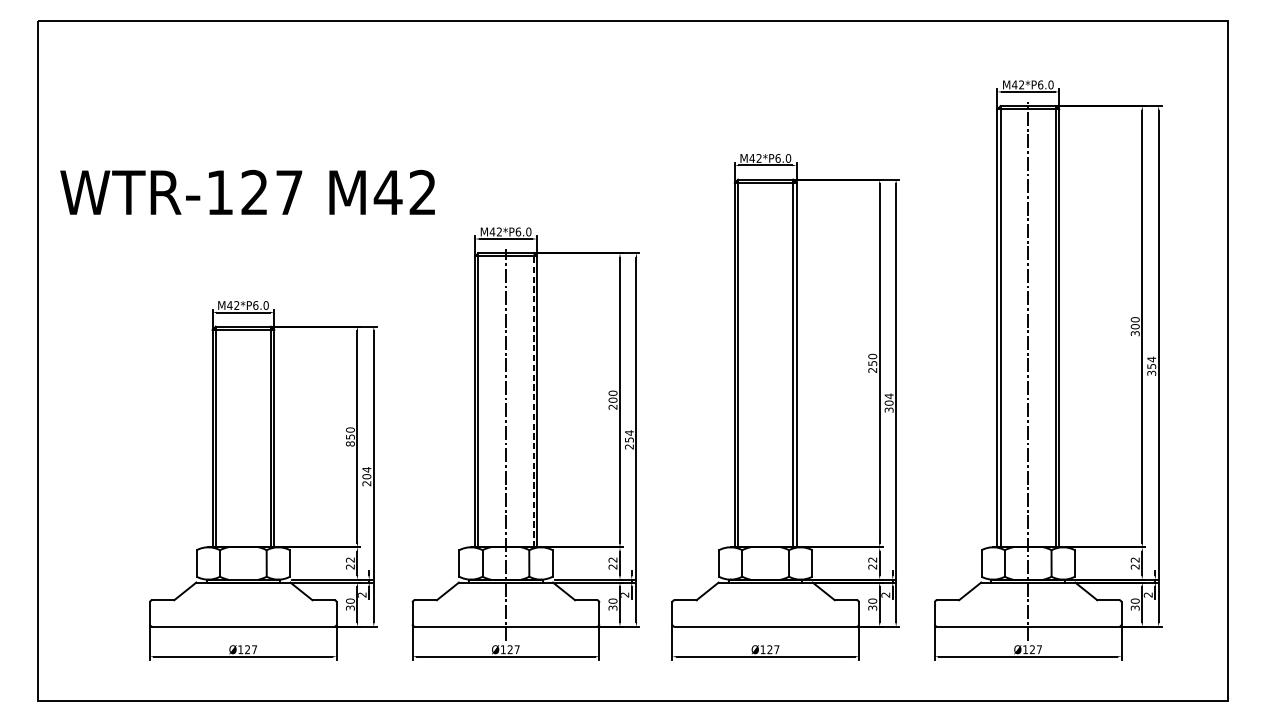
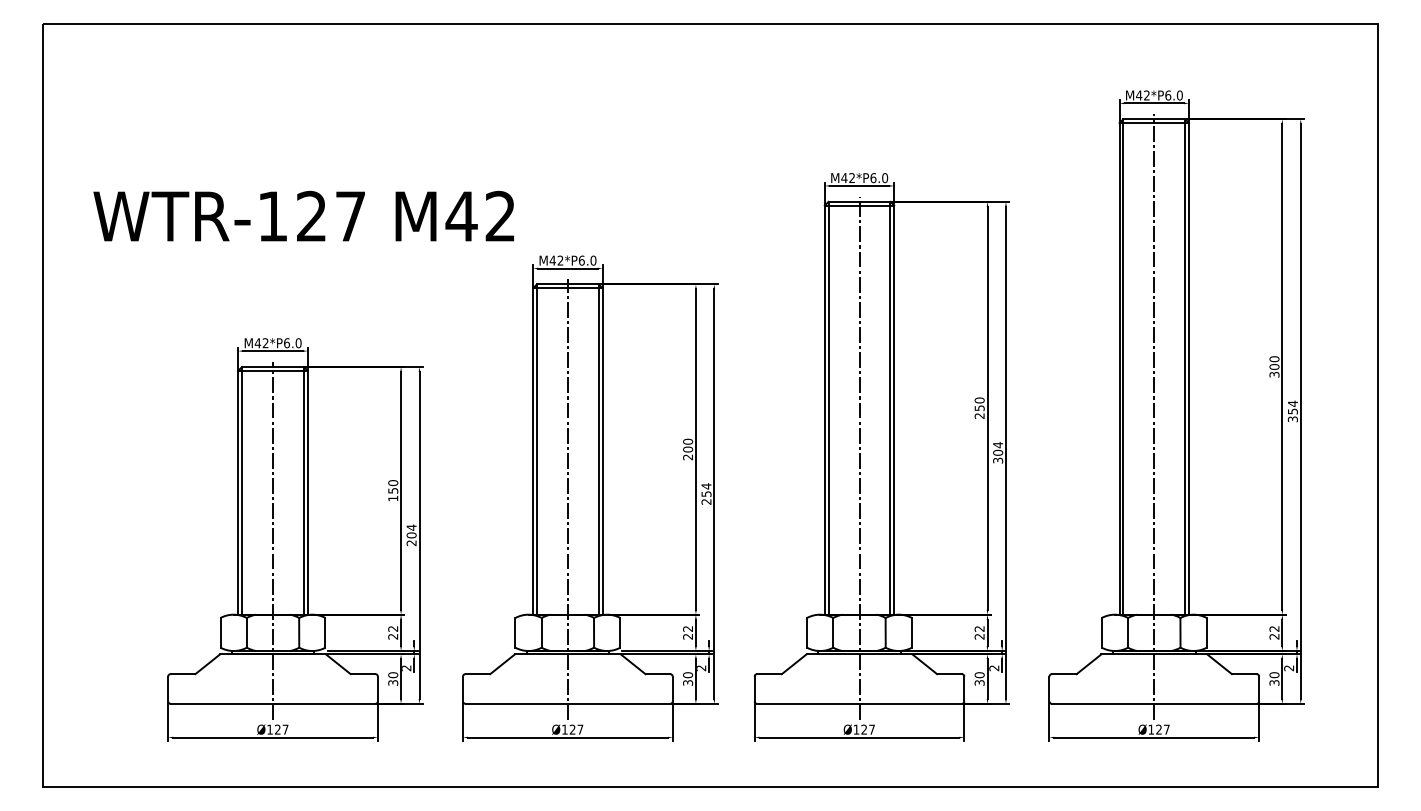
text: (247, 191) -> (303, 215), moved
line: (533, 400) -> (598, 449), dashed -> solid
line: (765, 408) -> (859, 458), added
text: (350, 443) -> (393, 498), 850 -> 150
line: (243, 482) -> (273, 541), added

